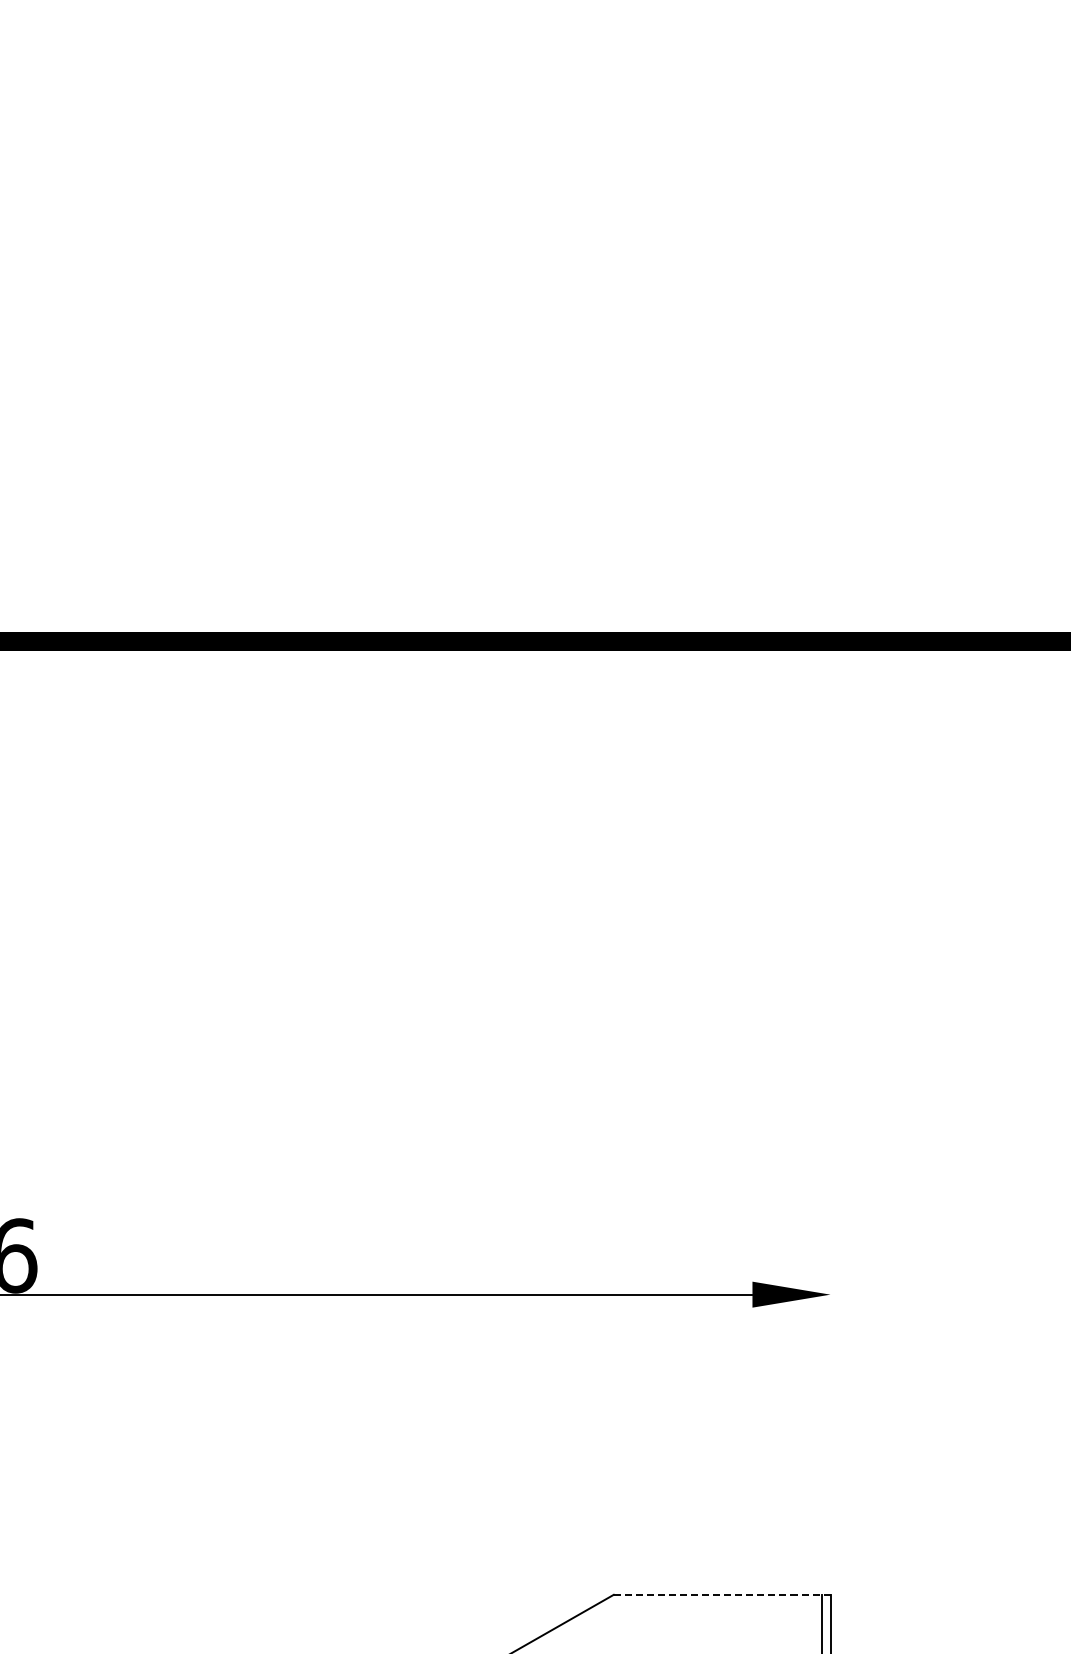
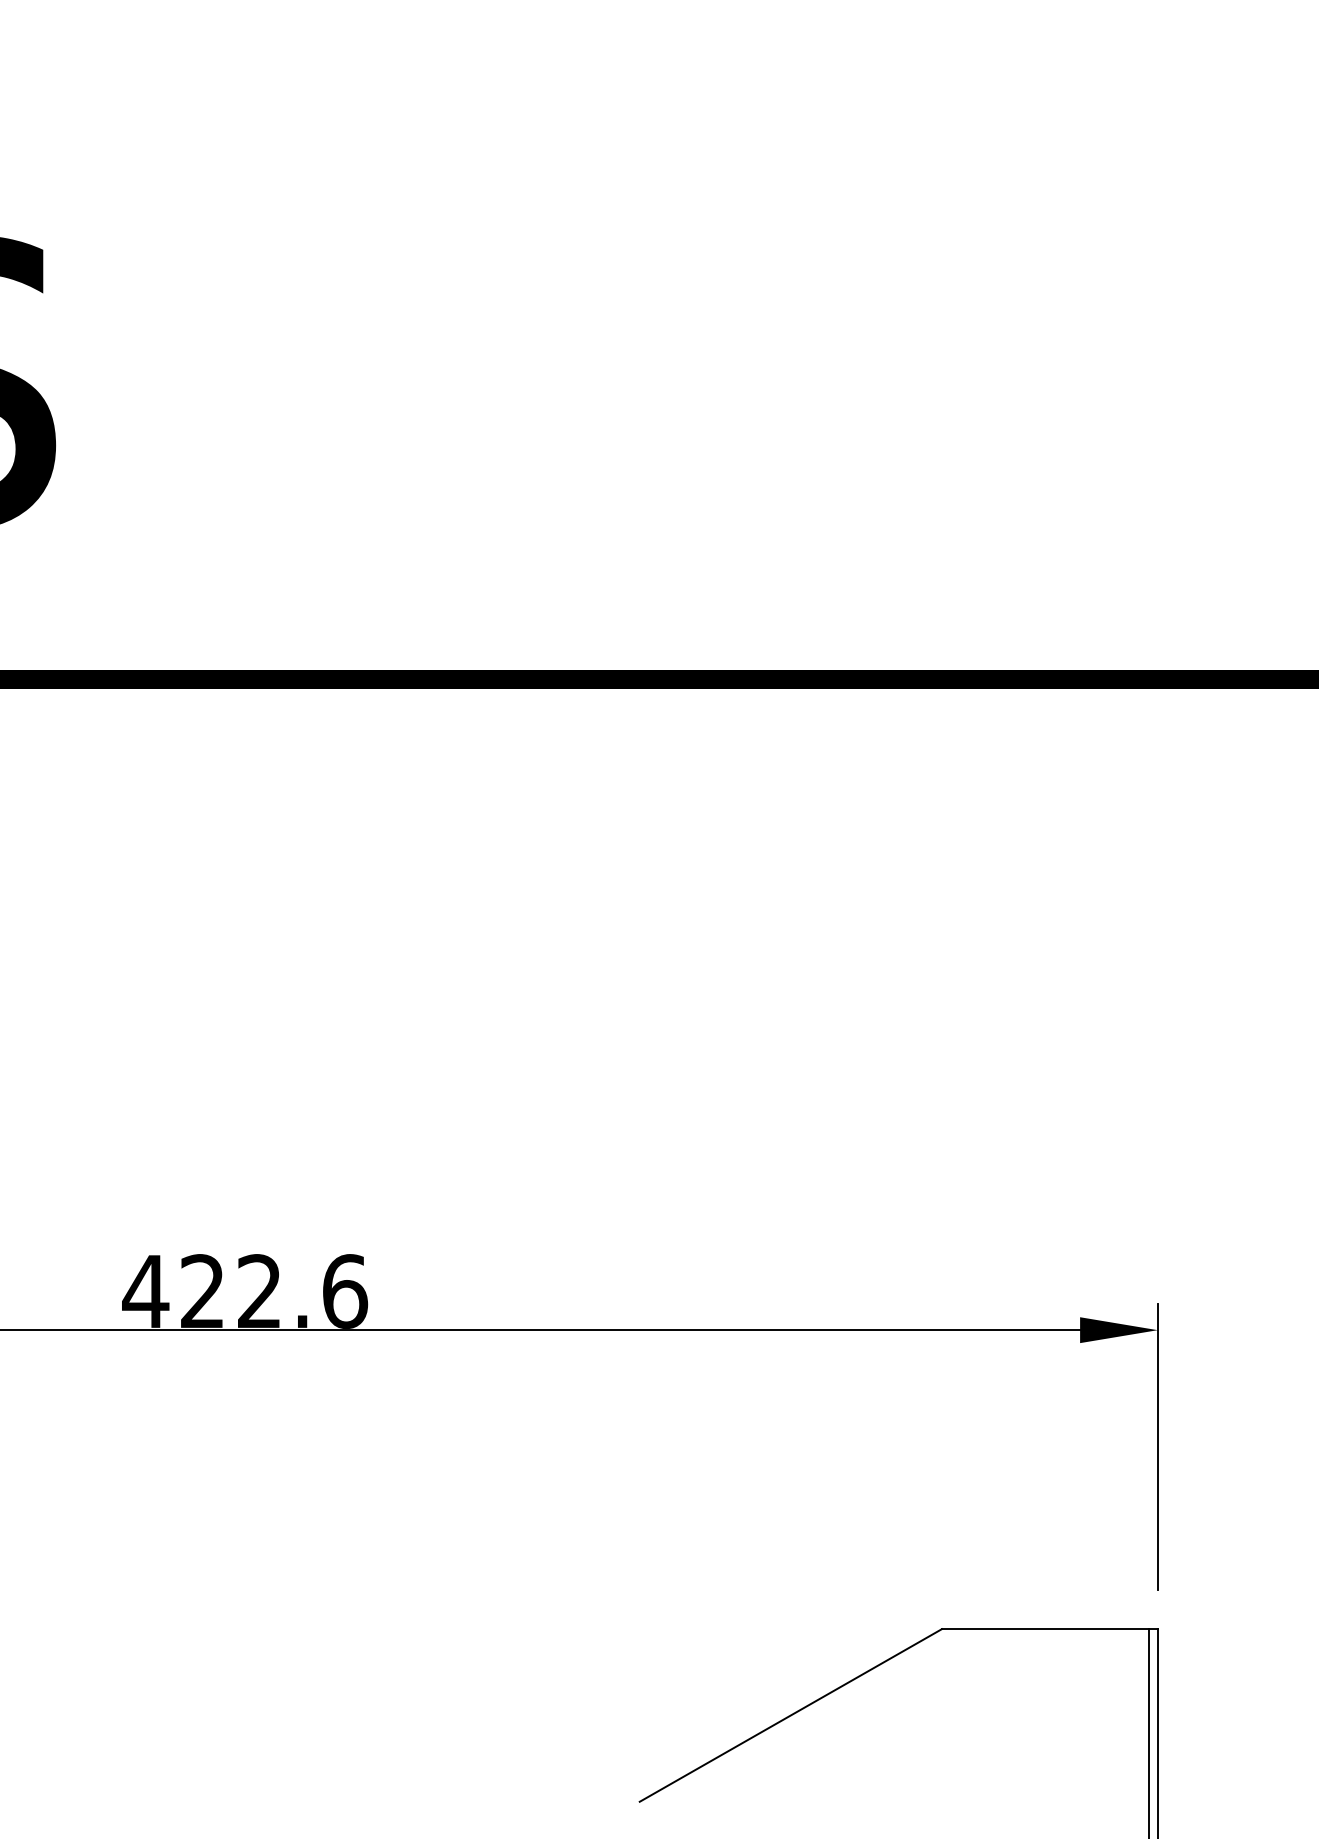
line: (830, 1412) -> (1157, 1447), added
line: (721, 1595) -> (1049, 1629), dashed -> solid

